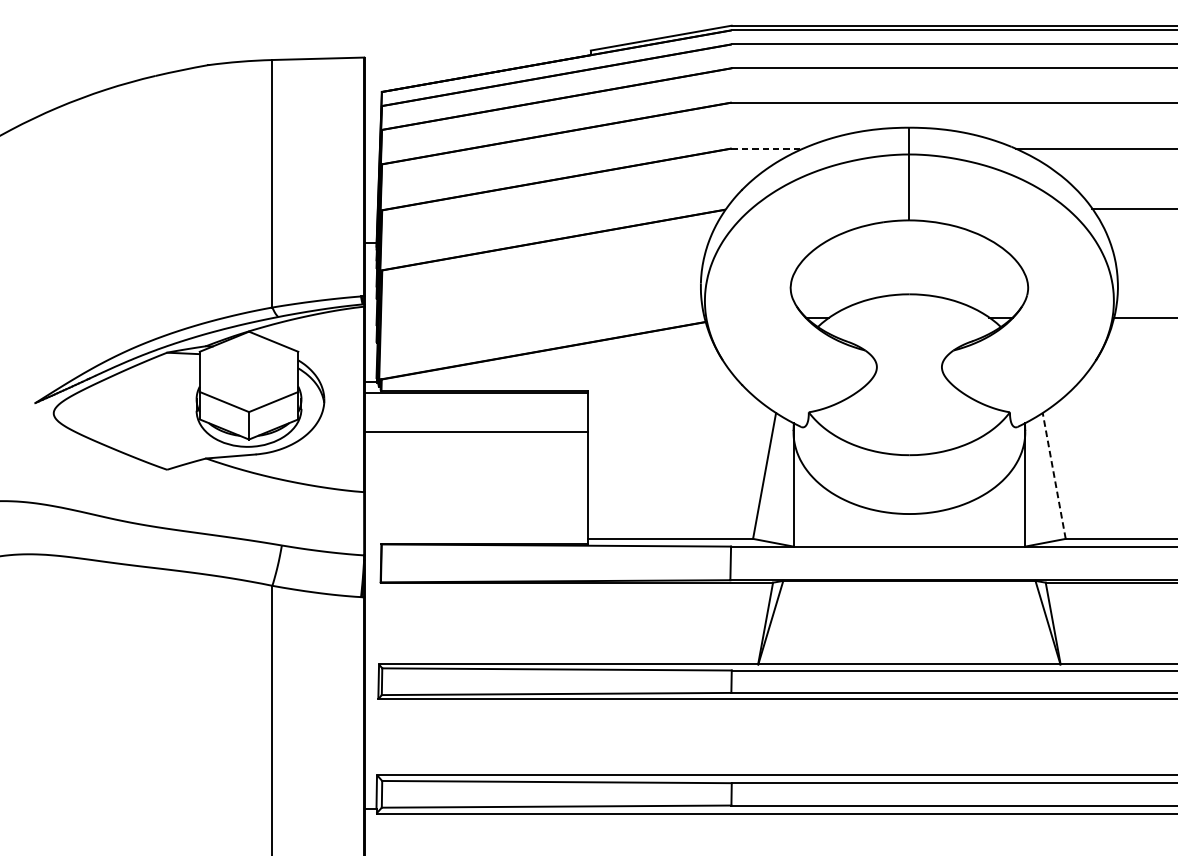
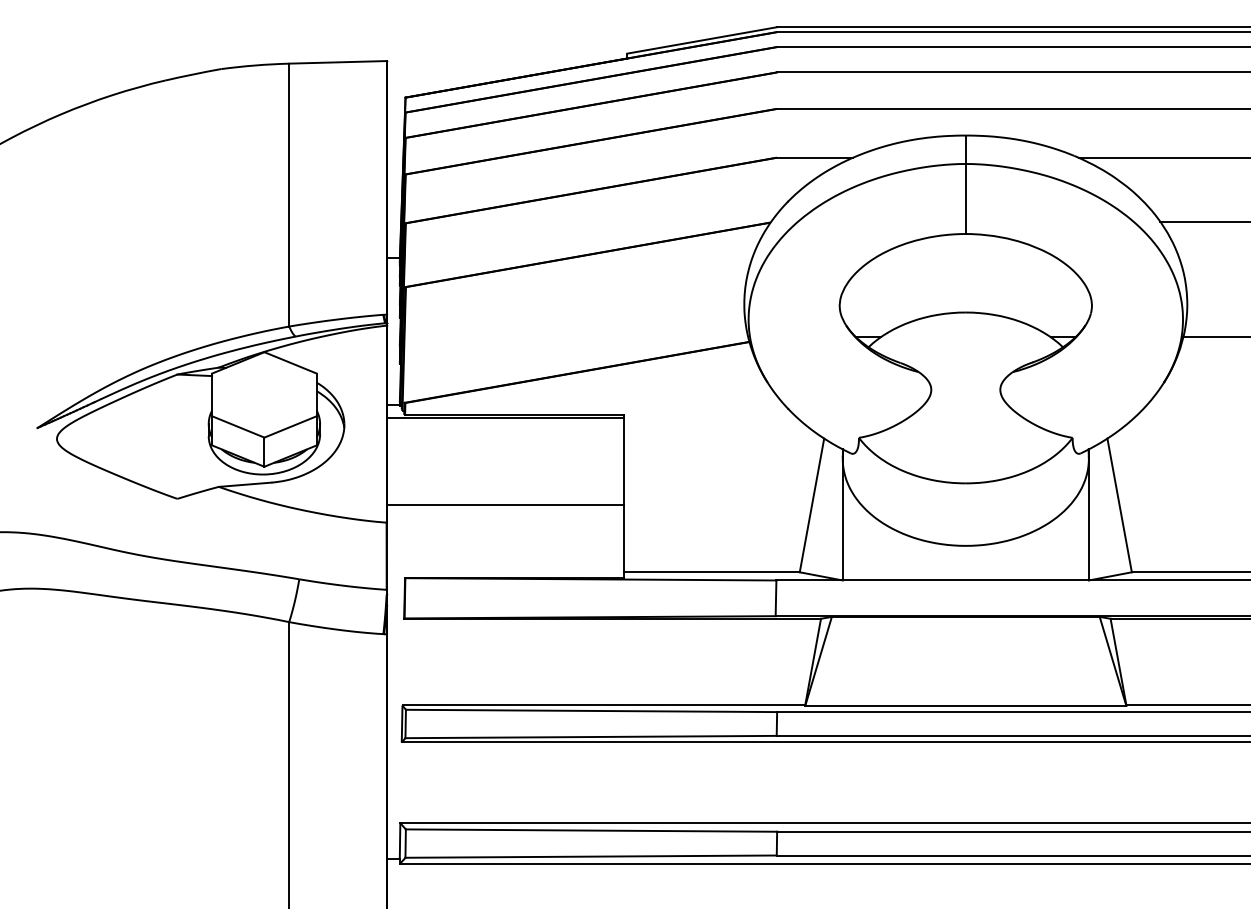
line: (767, 148) -> (815, 157), dashed -> solid
line: (476, 431) -> (505, 504), moved
line: (1054, 476) -> (1119, 505), dashed -> solid

